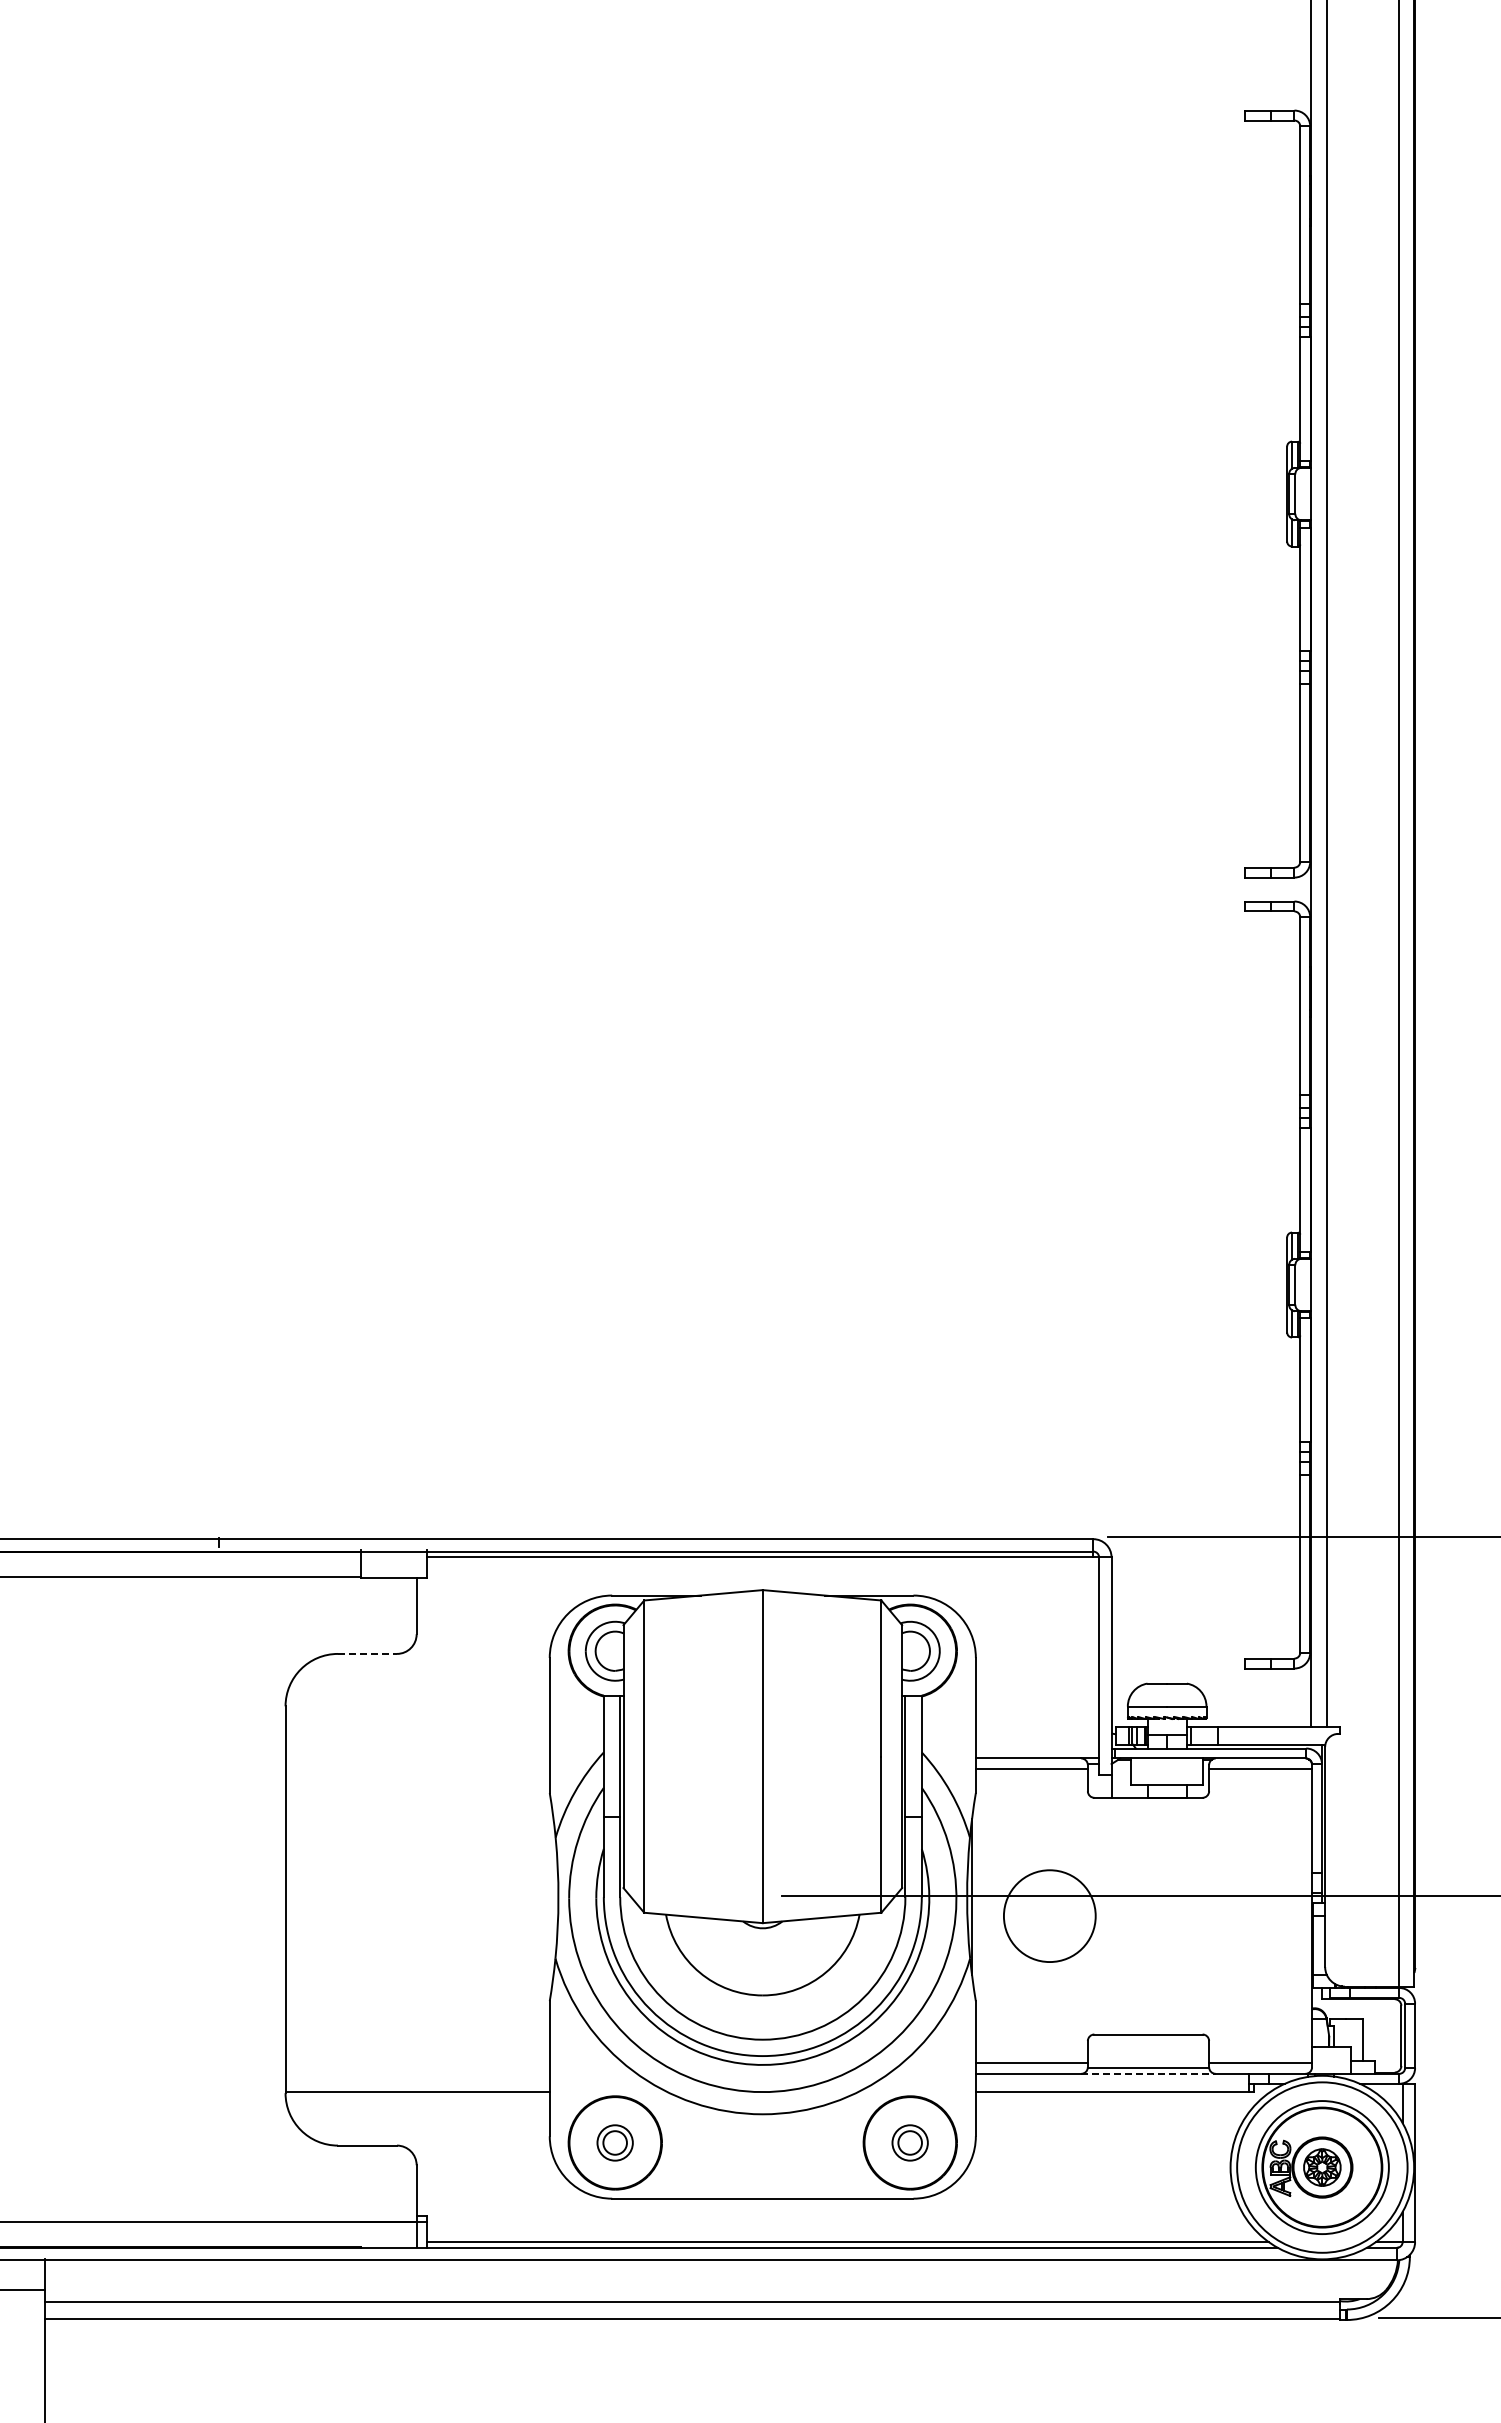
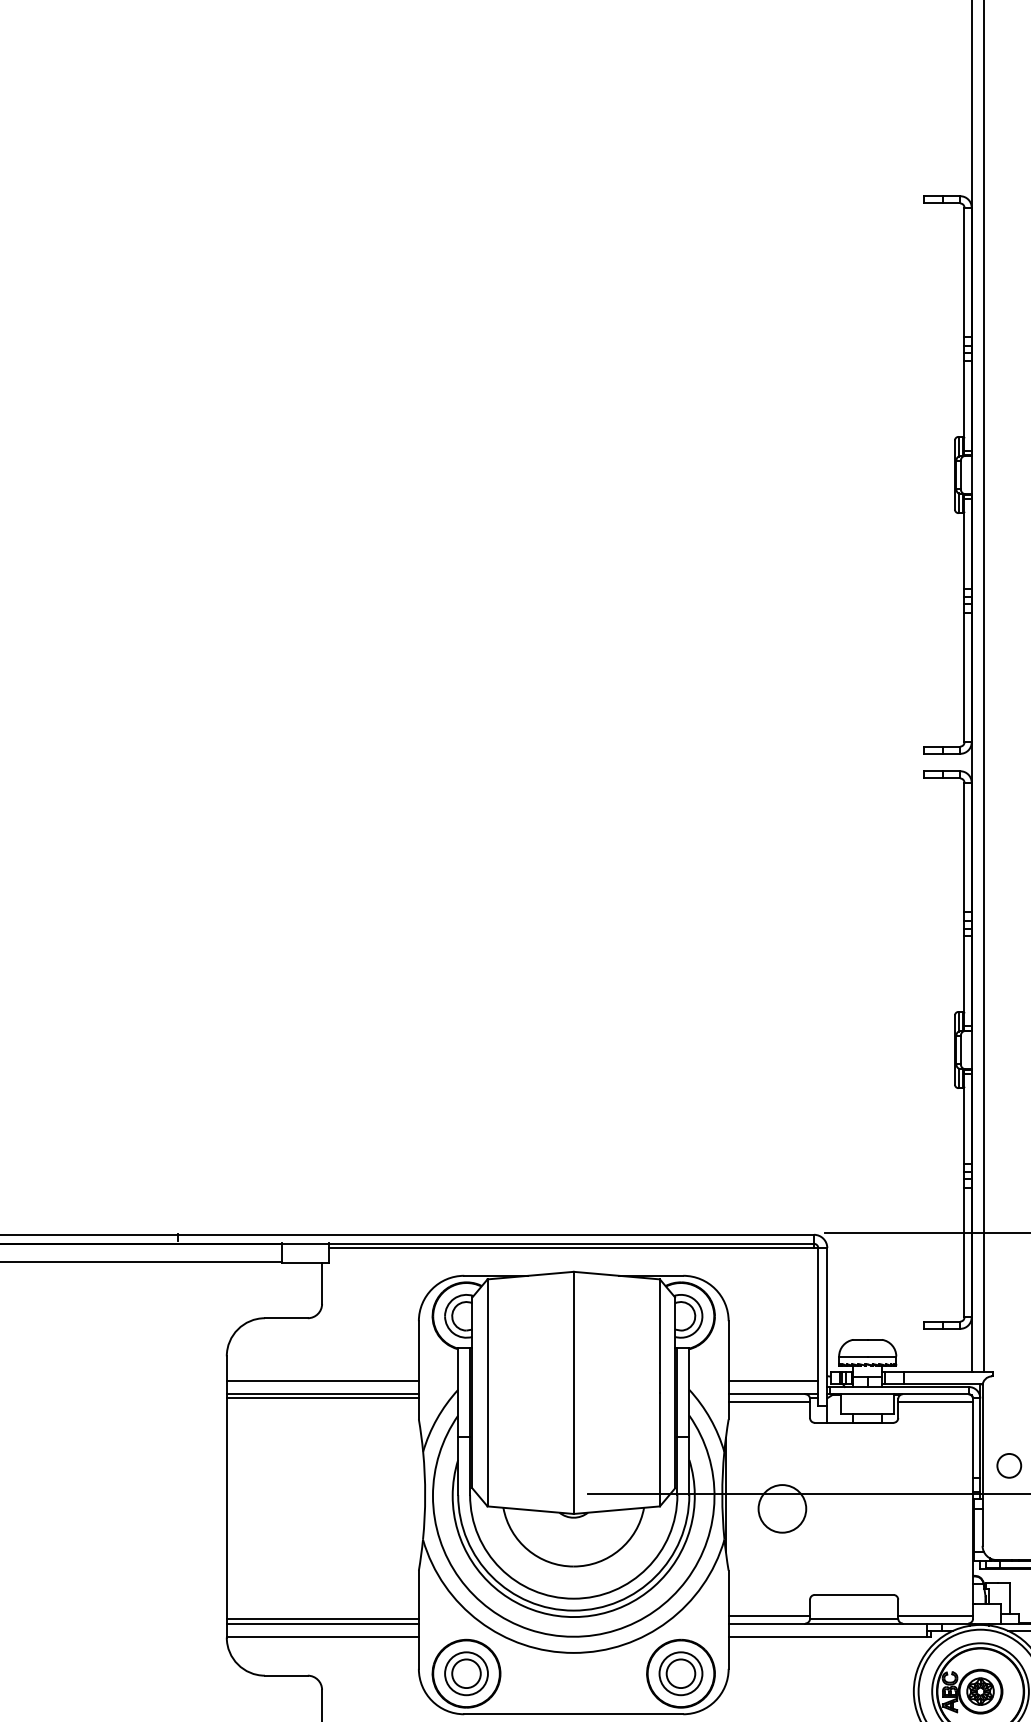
line: (367, 1653) -> (286, 1317), dashed -> solid
line: (417, 1740) -> (322, 1381), added
line: (1037, 1740) -> (773, 1381), added
line: (417, 1758) -> (322, 1394), added
line: (417, 1764) -> (322, 1398), added
circle: (1361, 1856) -> (1009, 1465), added
circle: (1049, 1915) -> (782, 1508), size x0.71
line: (417, 2068) -> (322, 1619), added
line: (417, 2073) -> (322, 1623), added
line: (1148, 2073) -> (854, 1623), dashed -> solid
part: (614, 2142) -> (465, 1673), size x1.67
part: (909, 2142) -> (680, 1673), size x1.67

